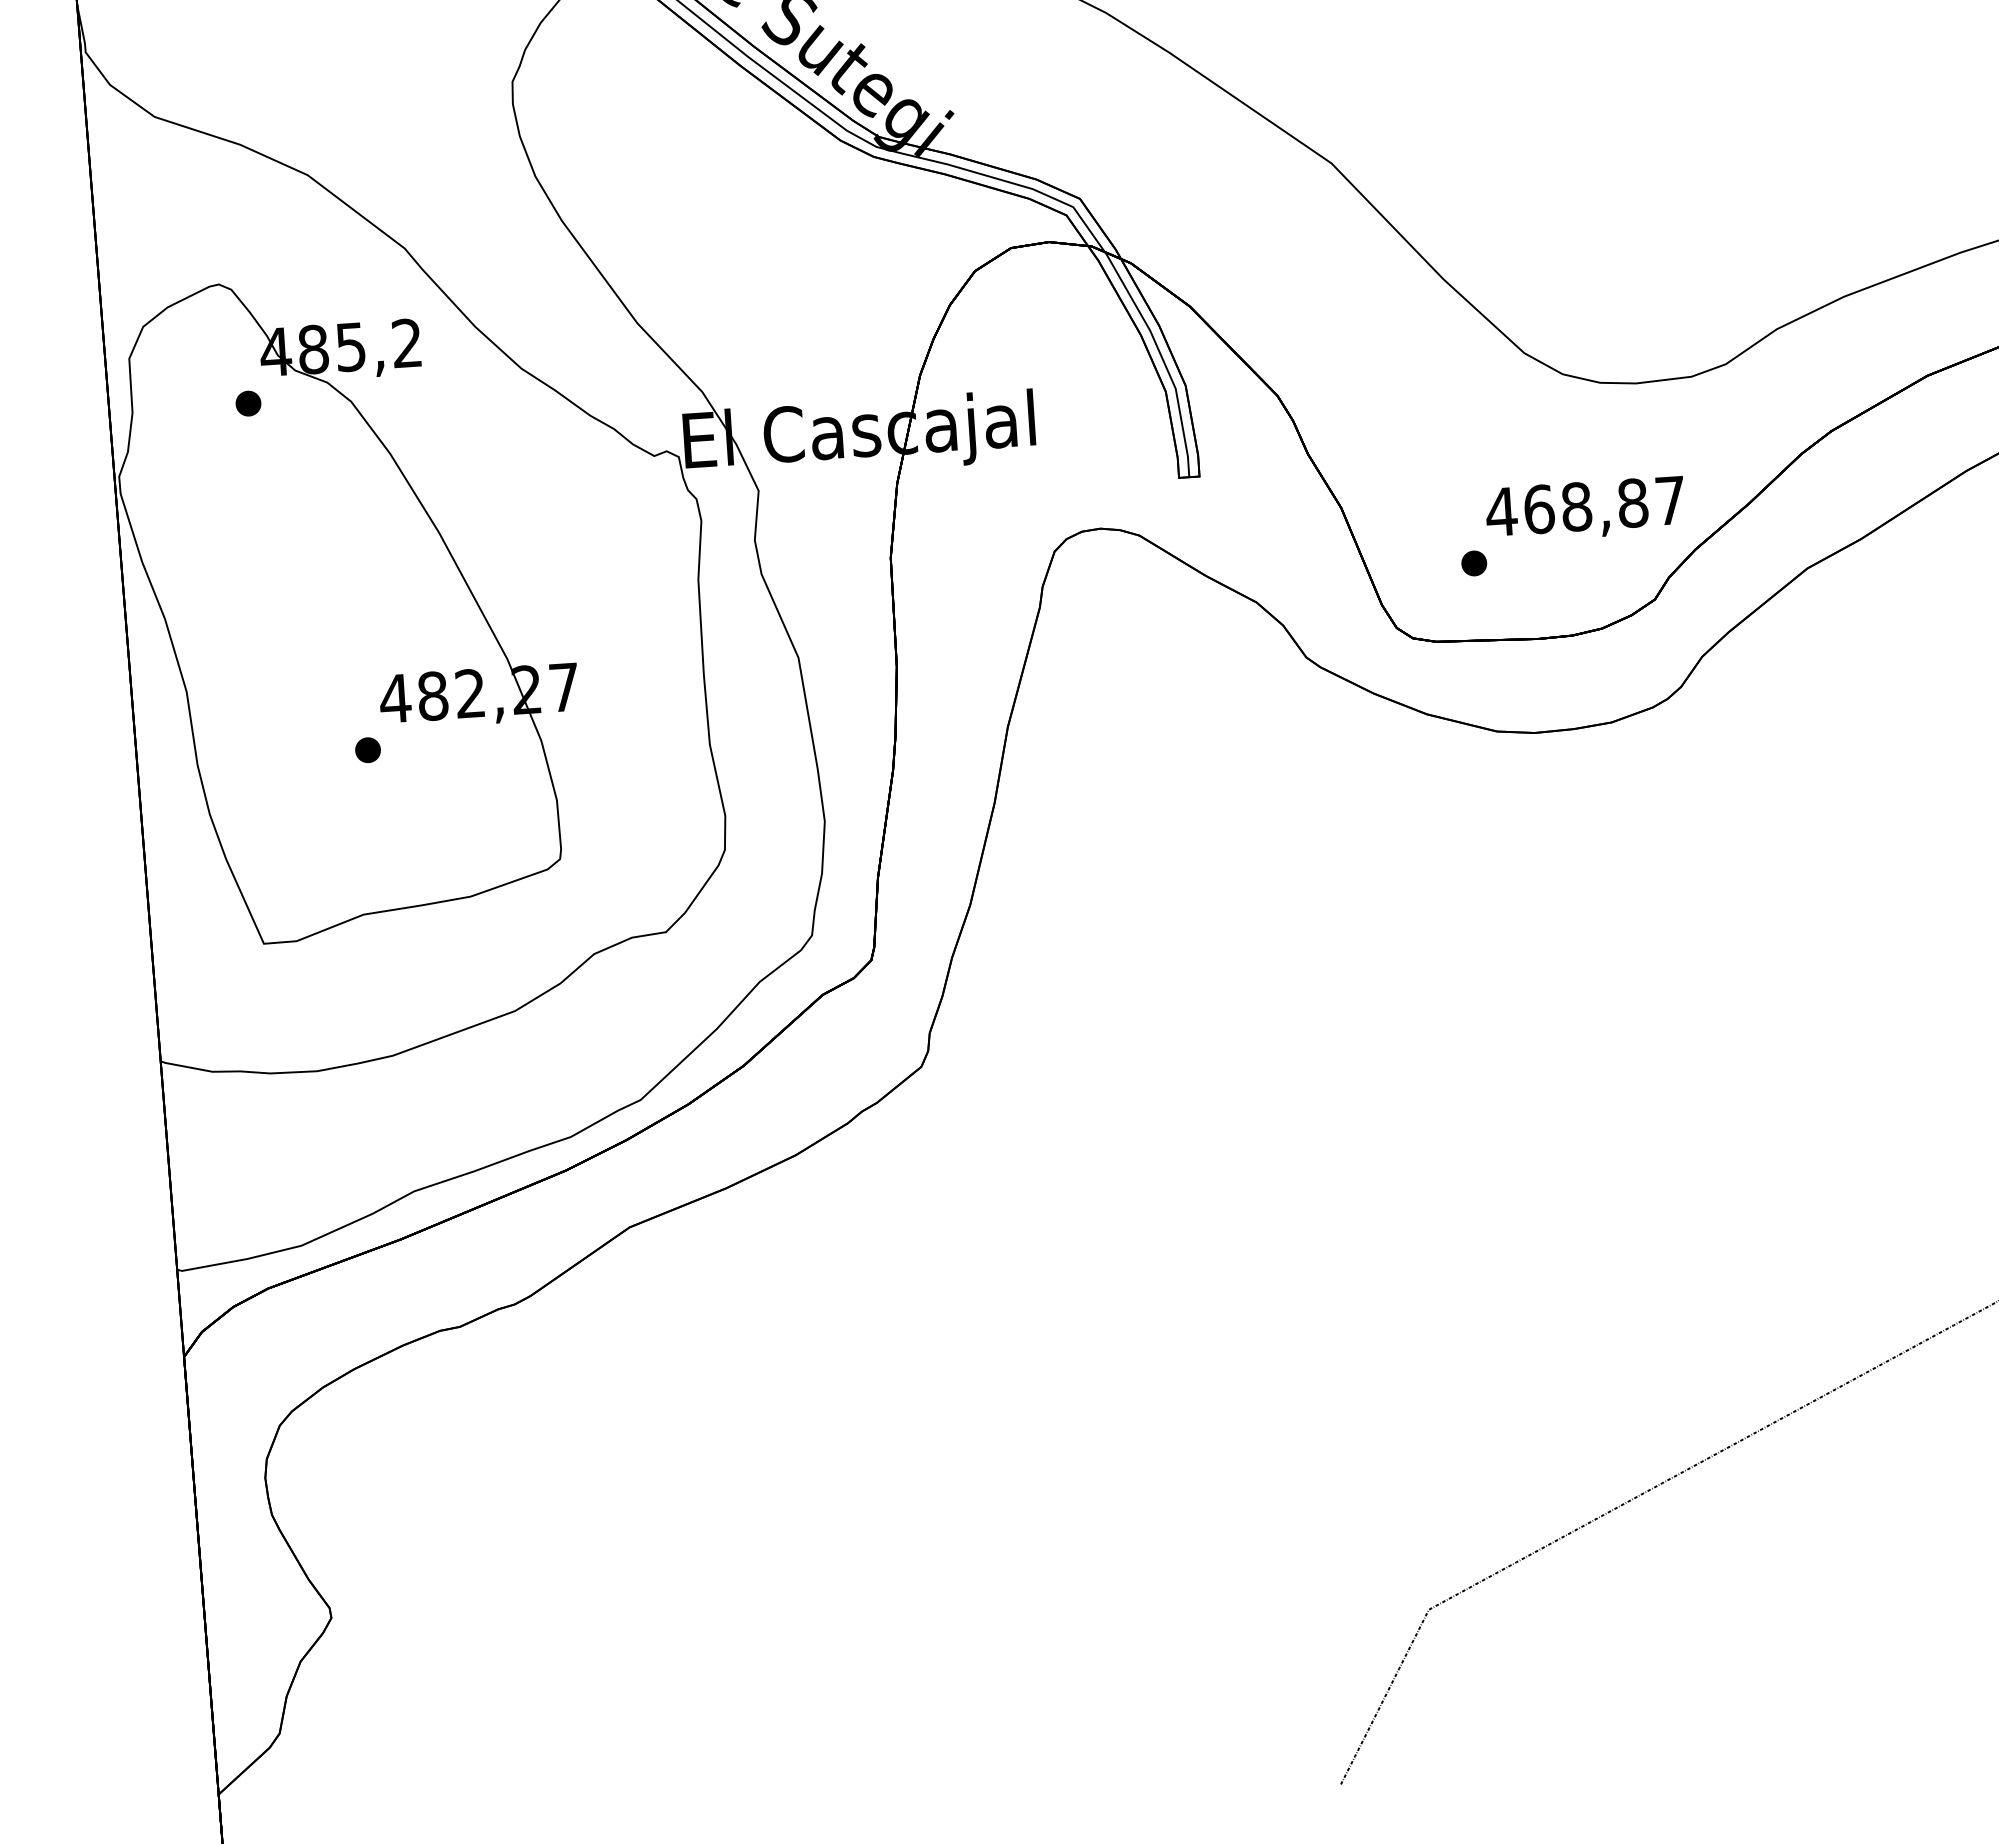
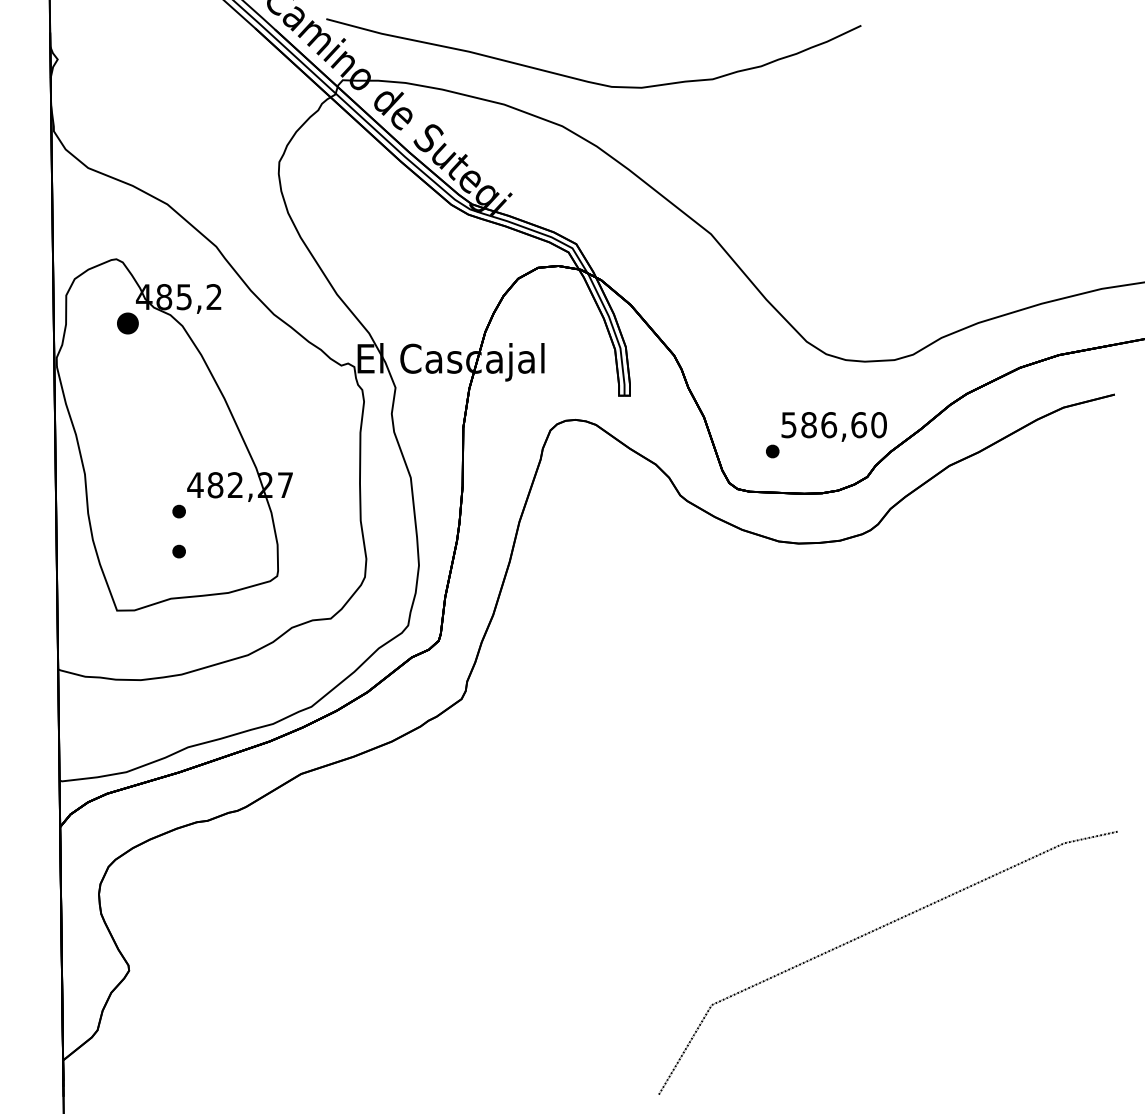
part: (247, 403) -> (127, 323), size x1.6
text: (1585, 507) -> (833, 425), 468,87 -> 586,60
part: (371, 825) -> (178, 551), added

